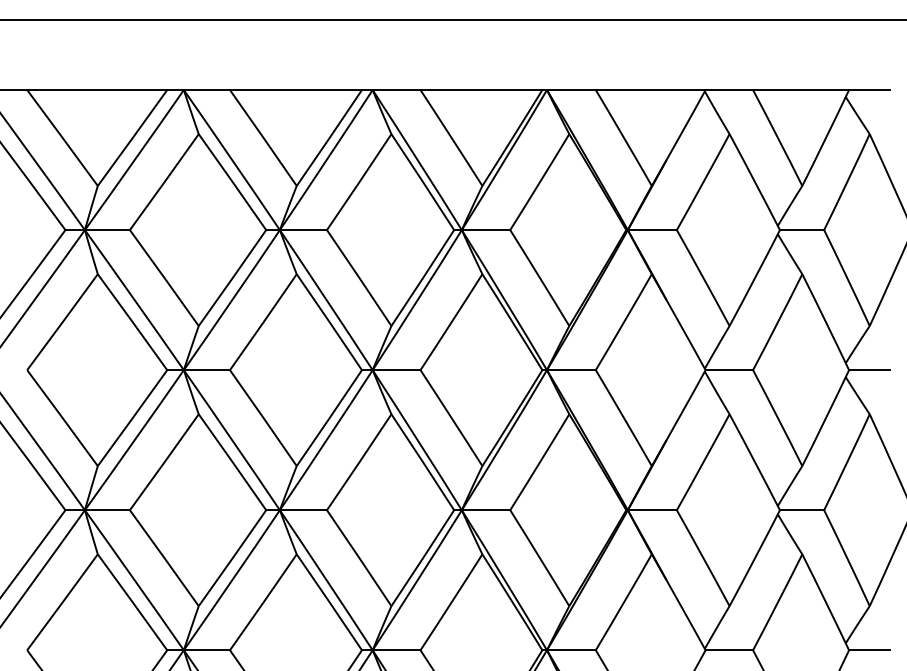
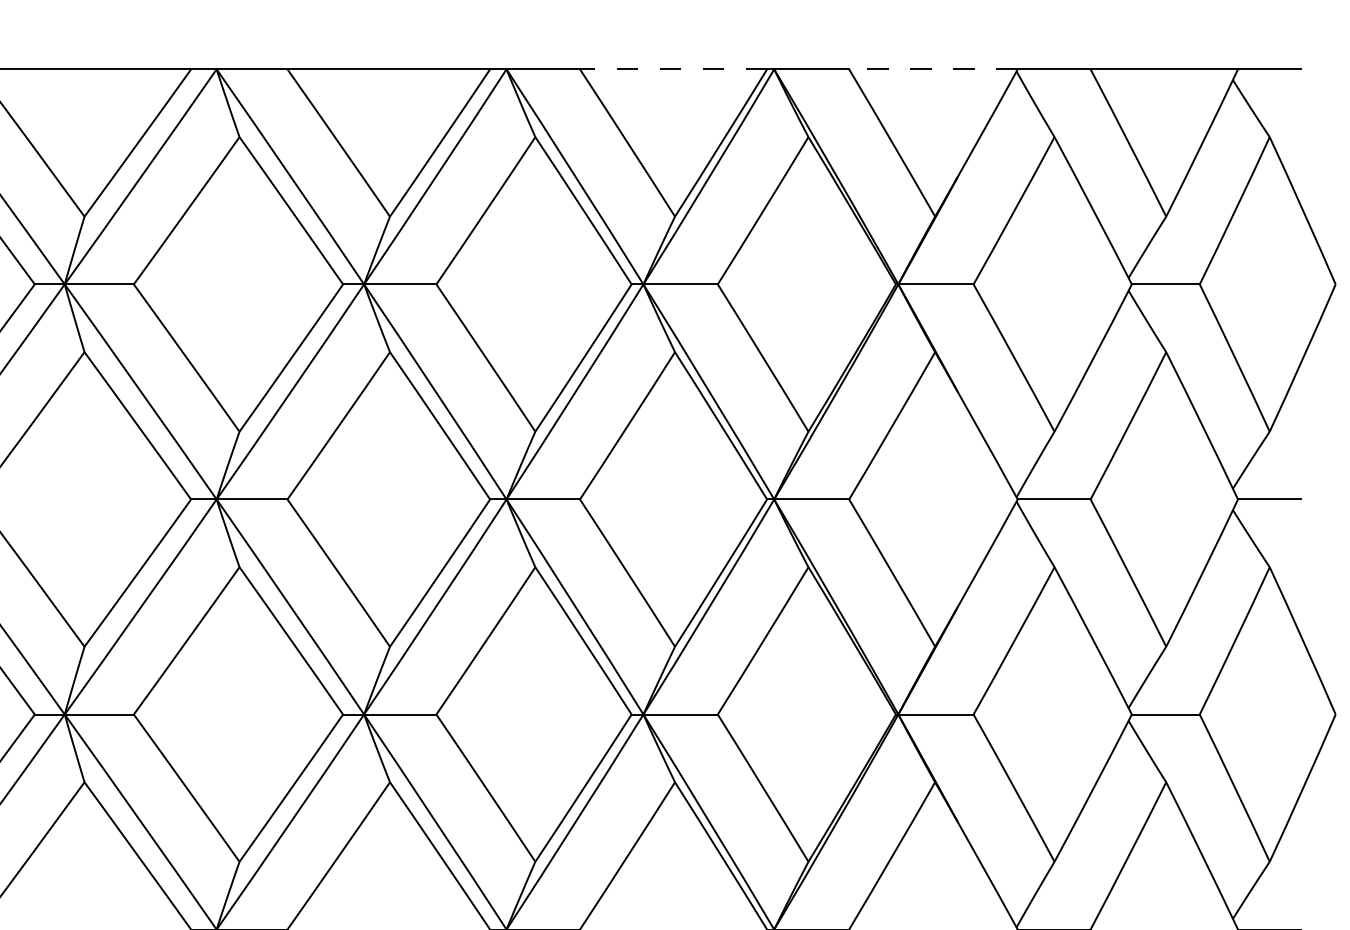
line: (481, 90) -> (673, 70), solid -> dashed
line: (650, 90) -> (933, 70), solid -> dashed

